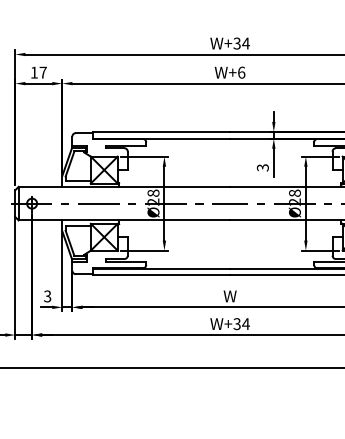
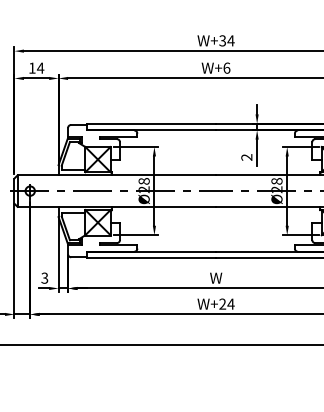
text: (43, 71) -> (40, 67), 17 -> 14
text: (263, 167) -> (247, 157), 3 -> 2
text: (236, 324) -> (222, 304), W+34 -> W+24

